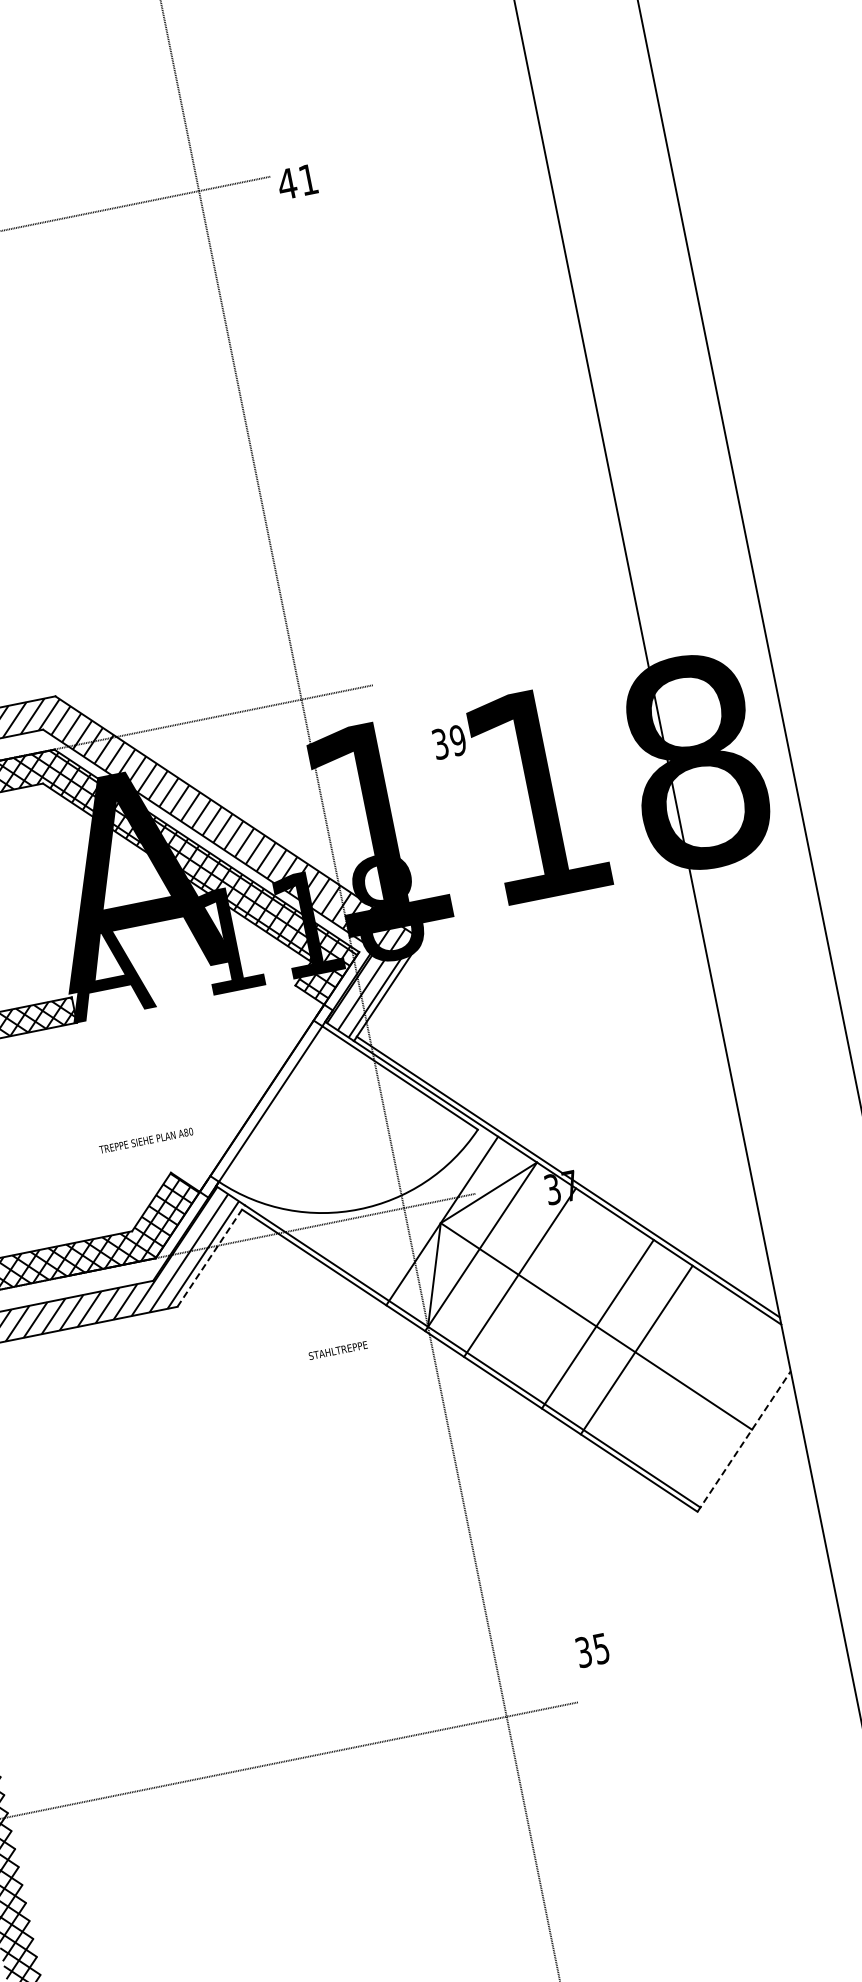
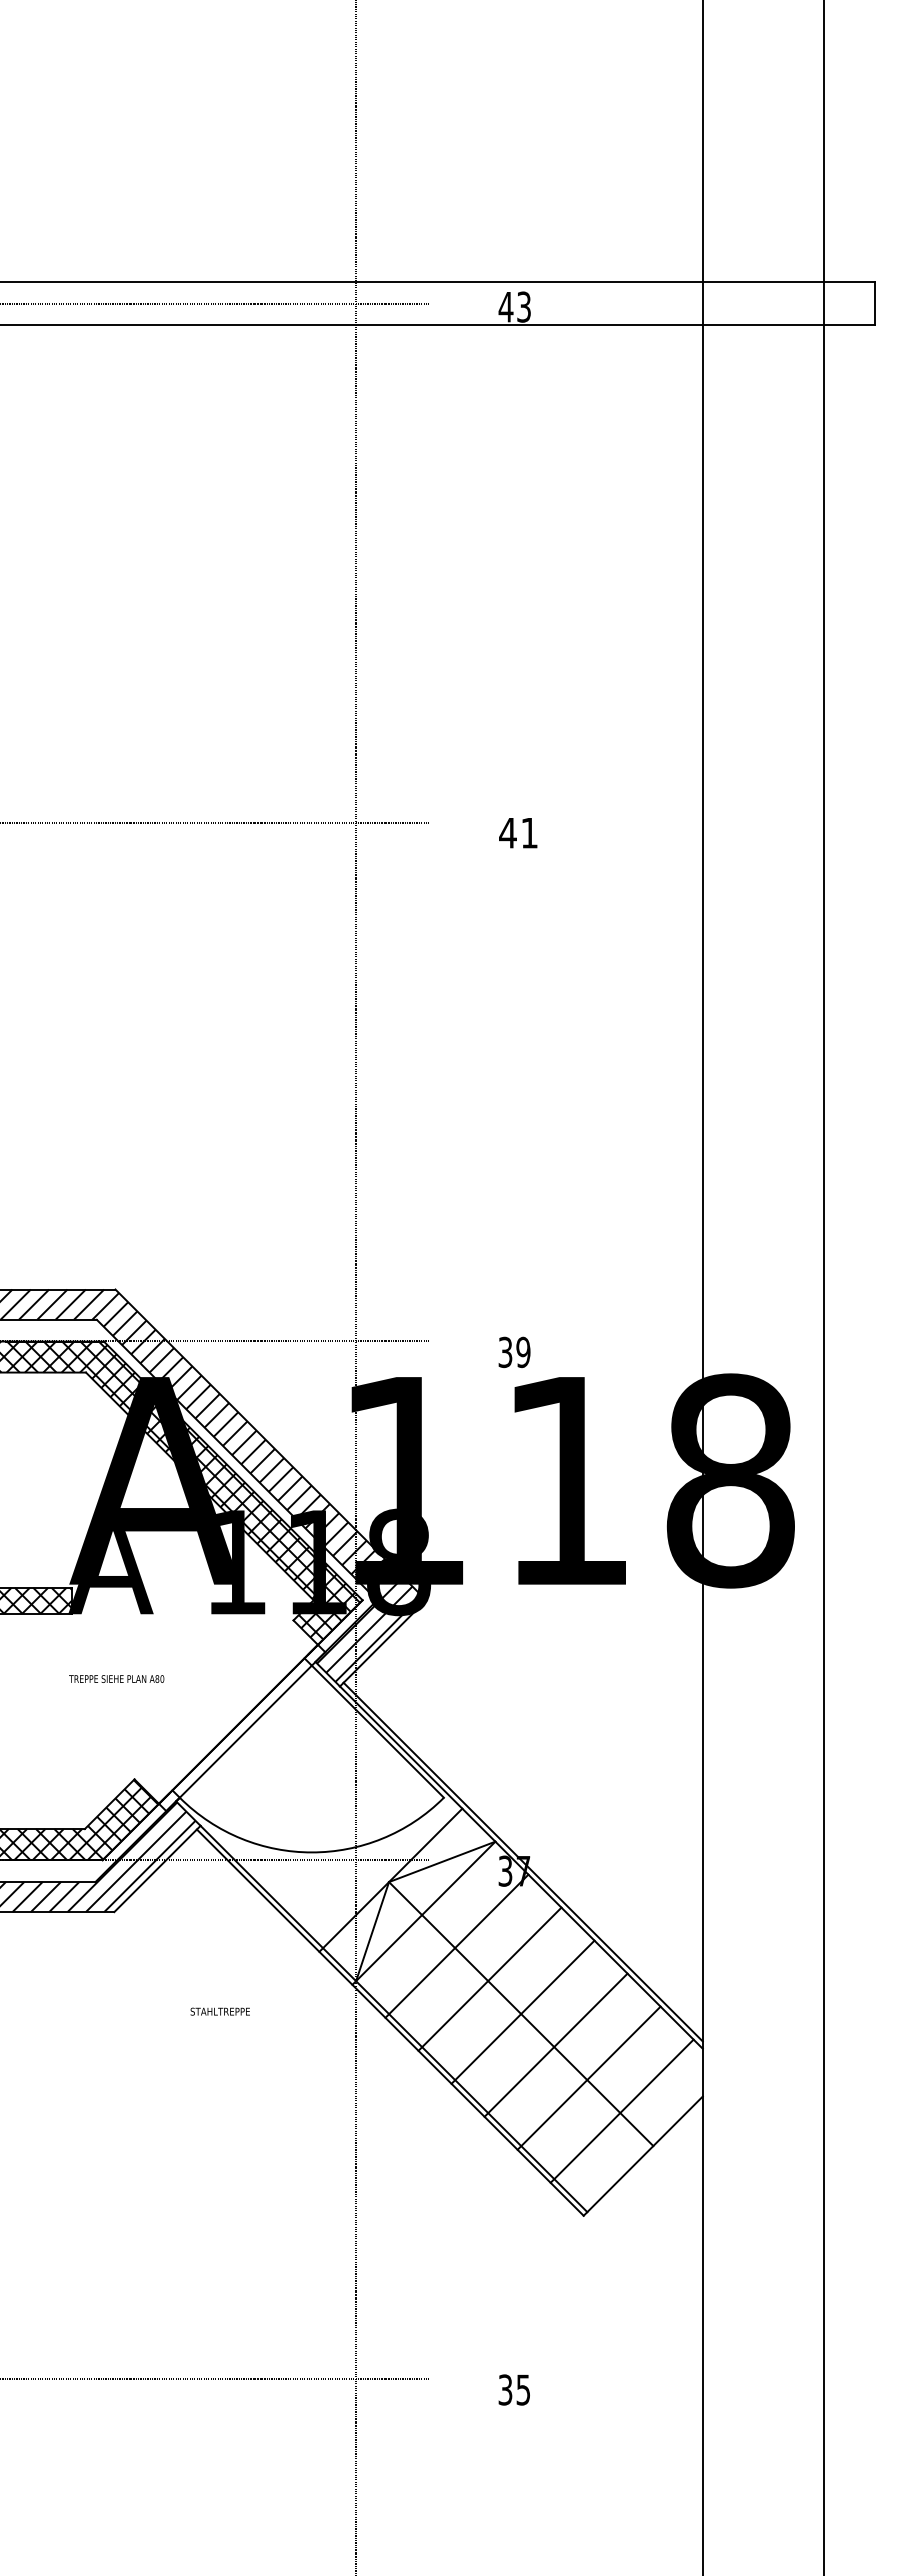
text: (297, 182) -> (518, 833), moved
text: (449, 742) -> (514, 1352), moved
text: (146, 1140) -> (116, 1678), moved
line: (211, 1255) -> (157, 1868), dashed -> solid
line: (558, 1297) -> (489, 1978), added
text: (337, 1350) -> (219, 2011), moved
line: (674, 1375) -> (588, 2077), added
line: (713, 1401) -> (621, 2110), added
line: (744, 1440) -> (643, 2155), dashed -> solid
text: (591, 1650) -> (513, 2389), moved

